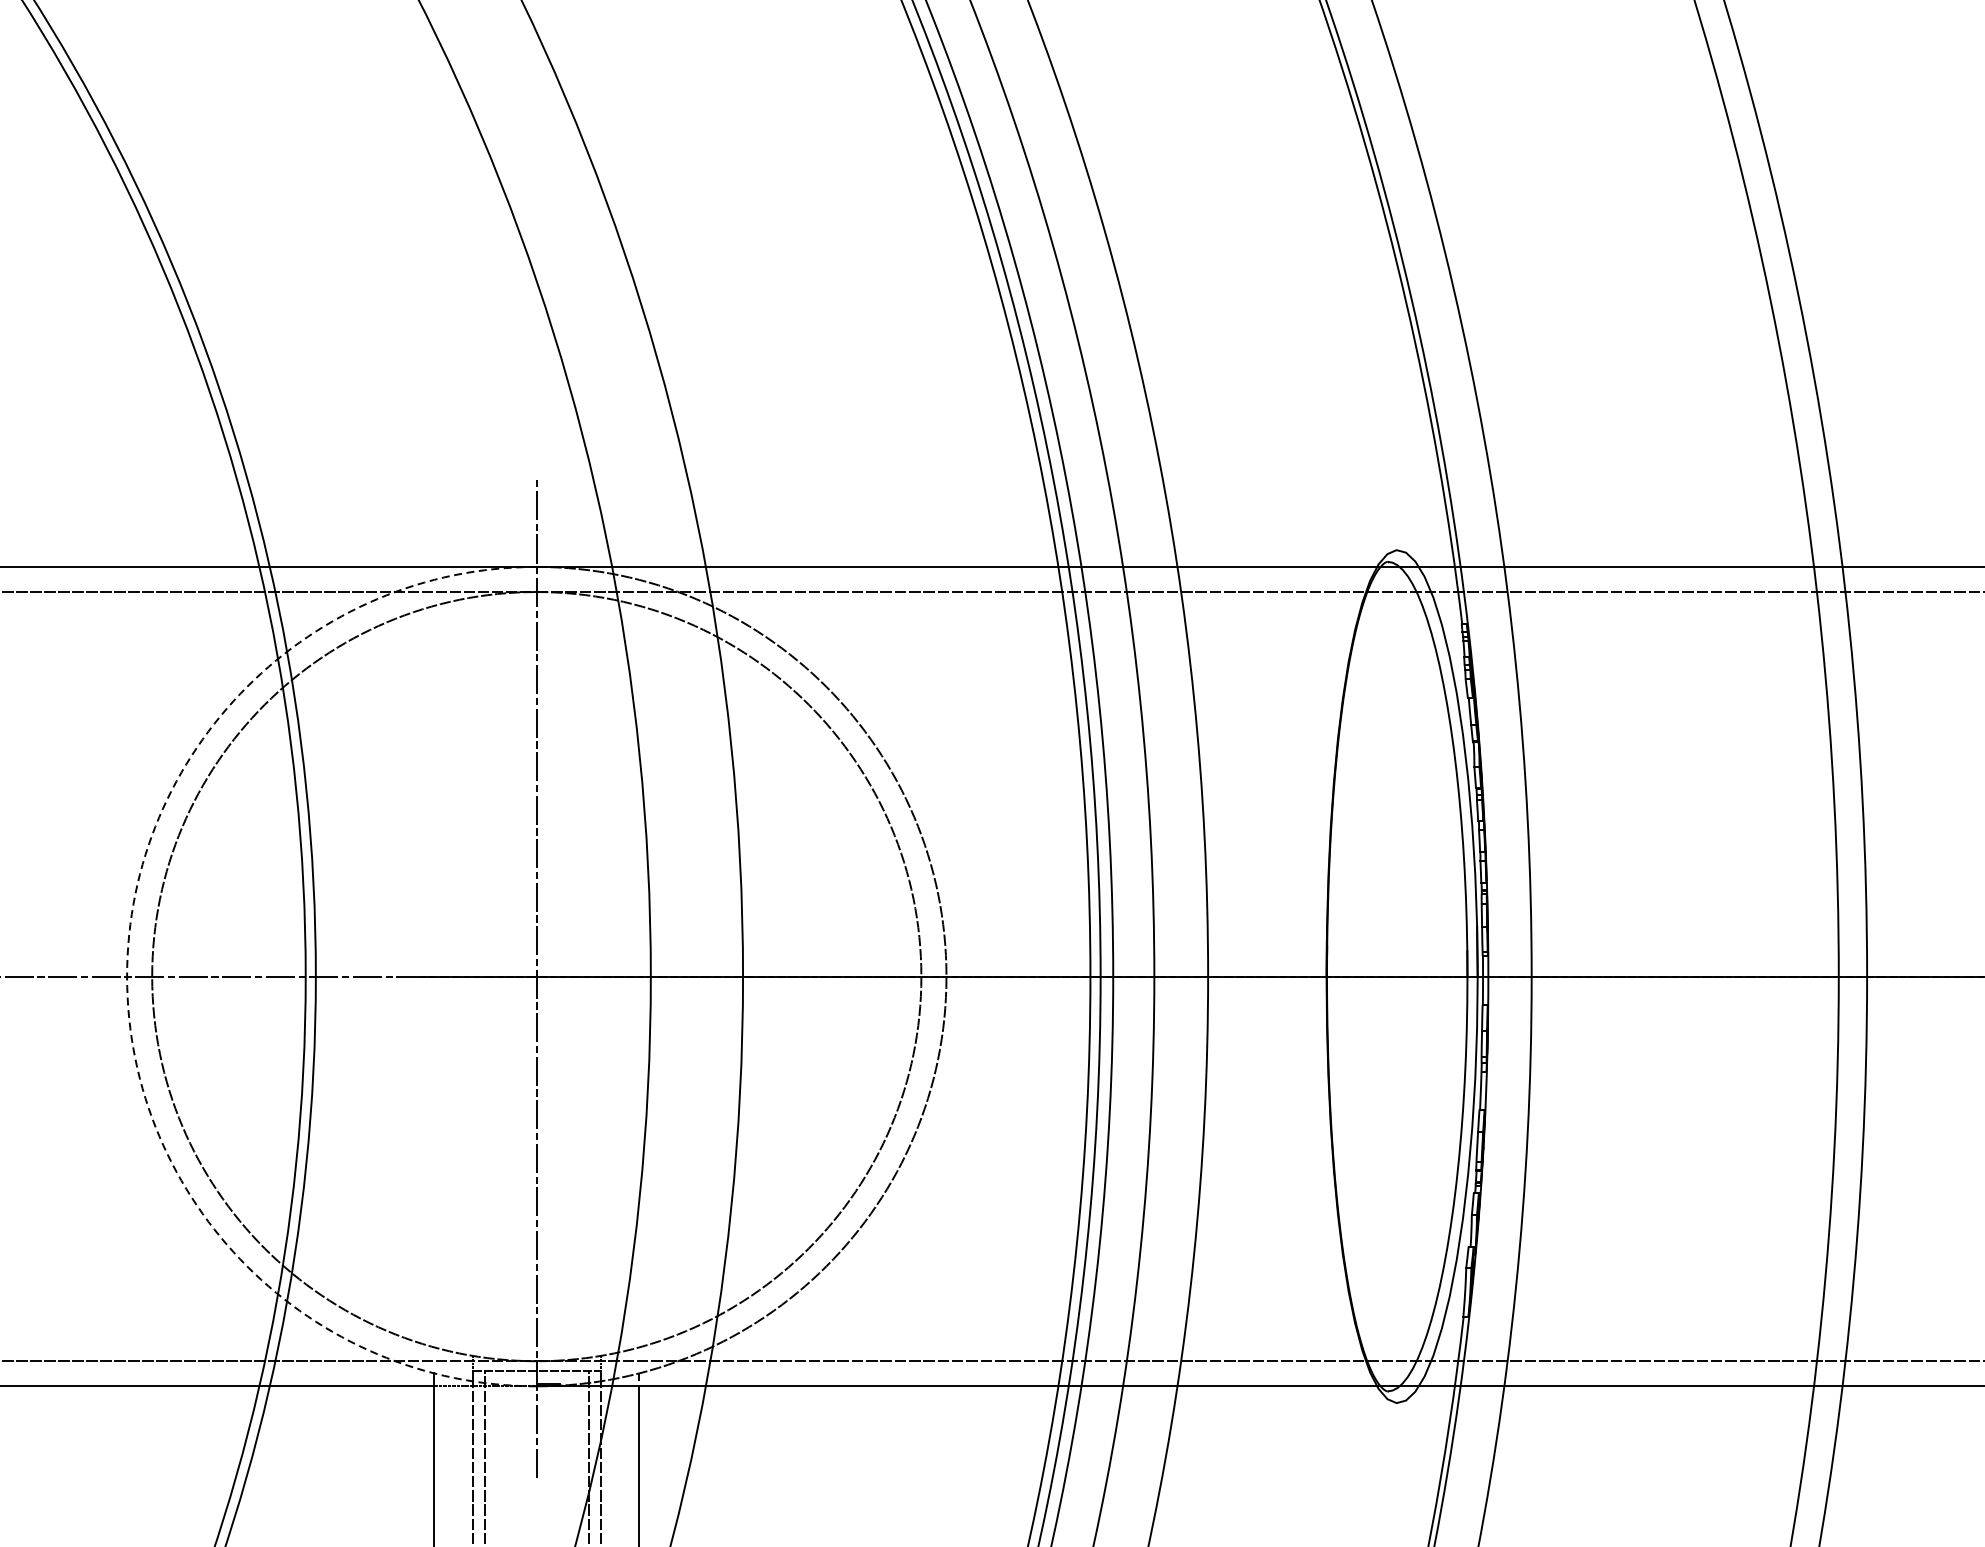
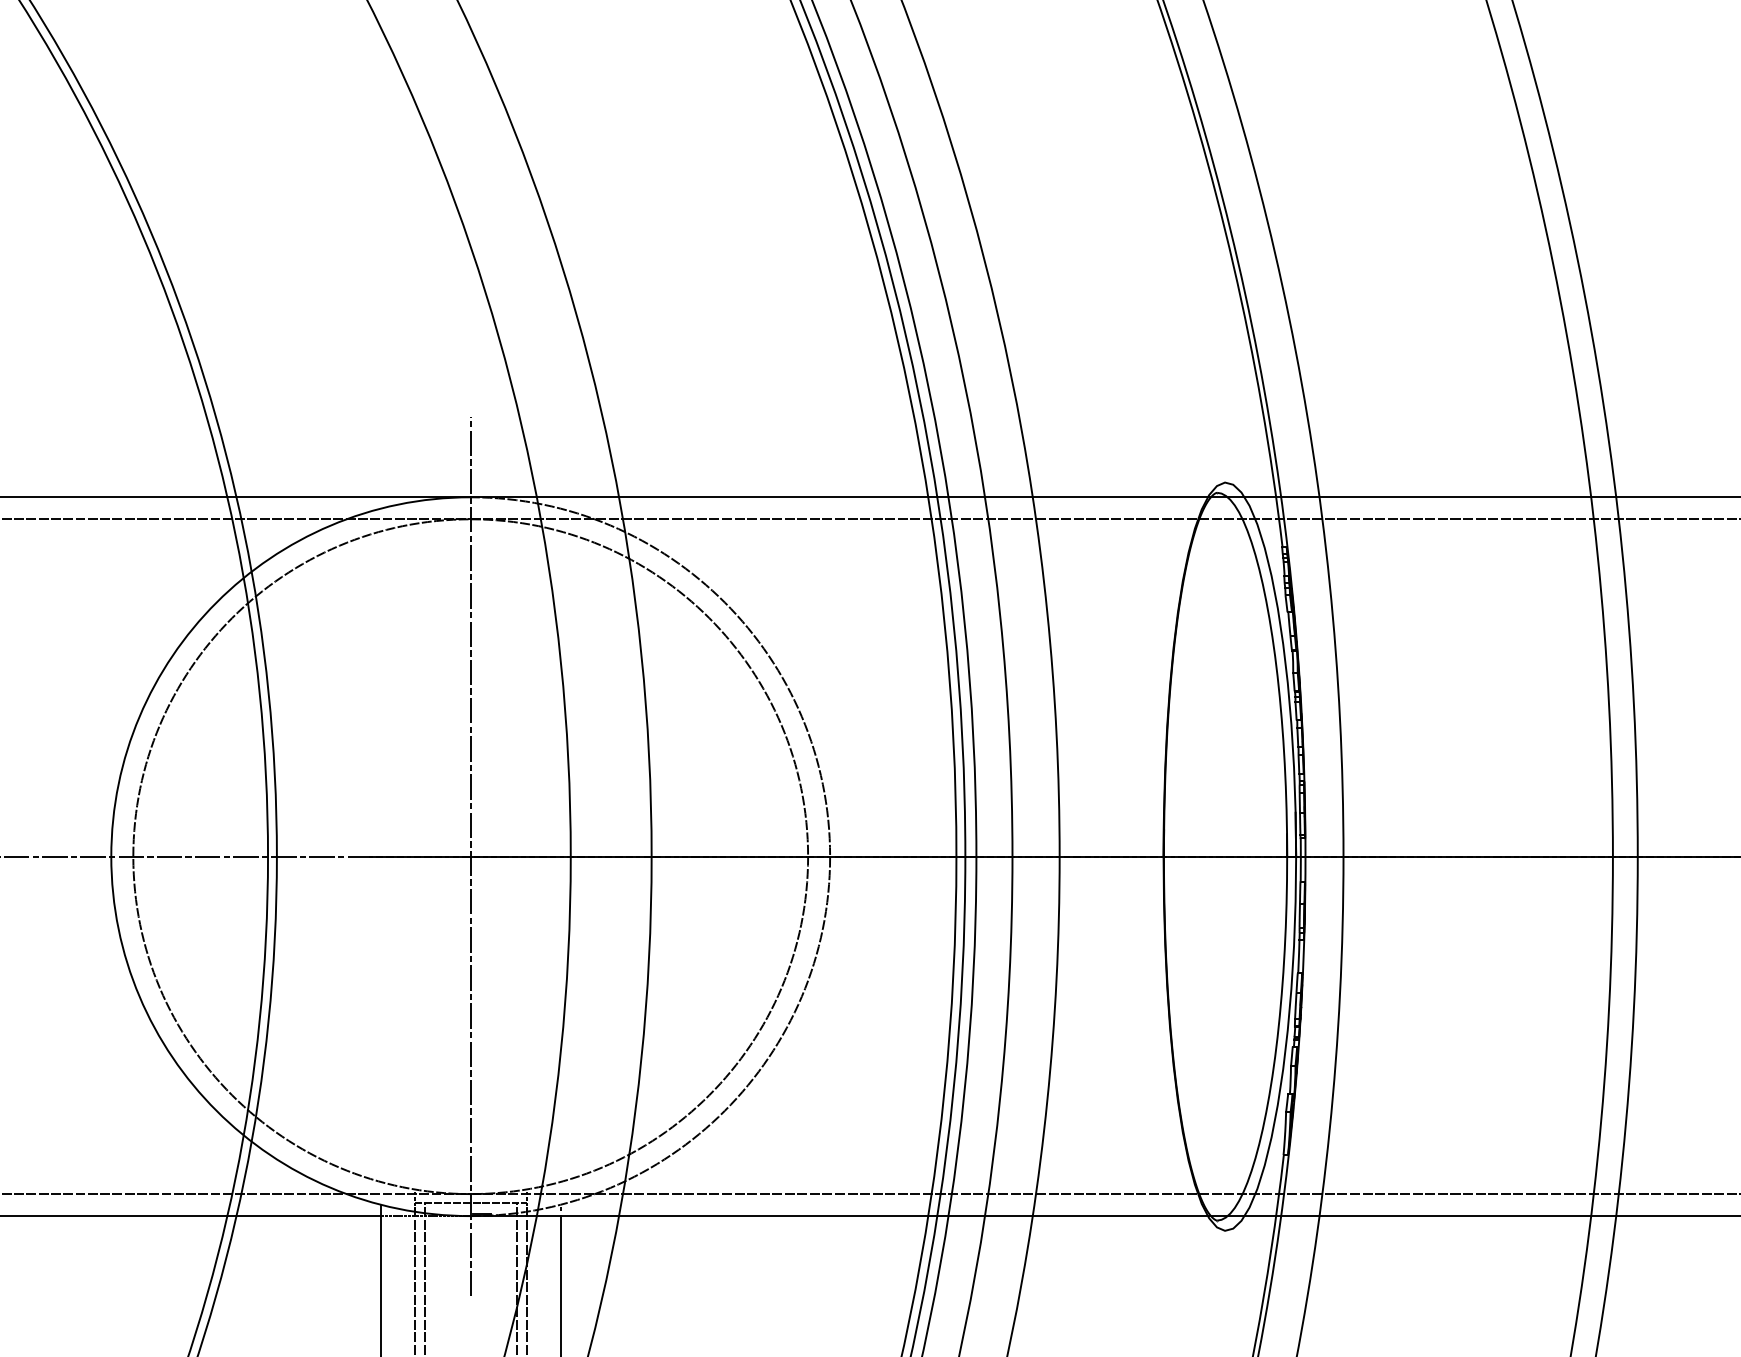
arc: (127, 976) -> (111, 856), dashed -> solid

